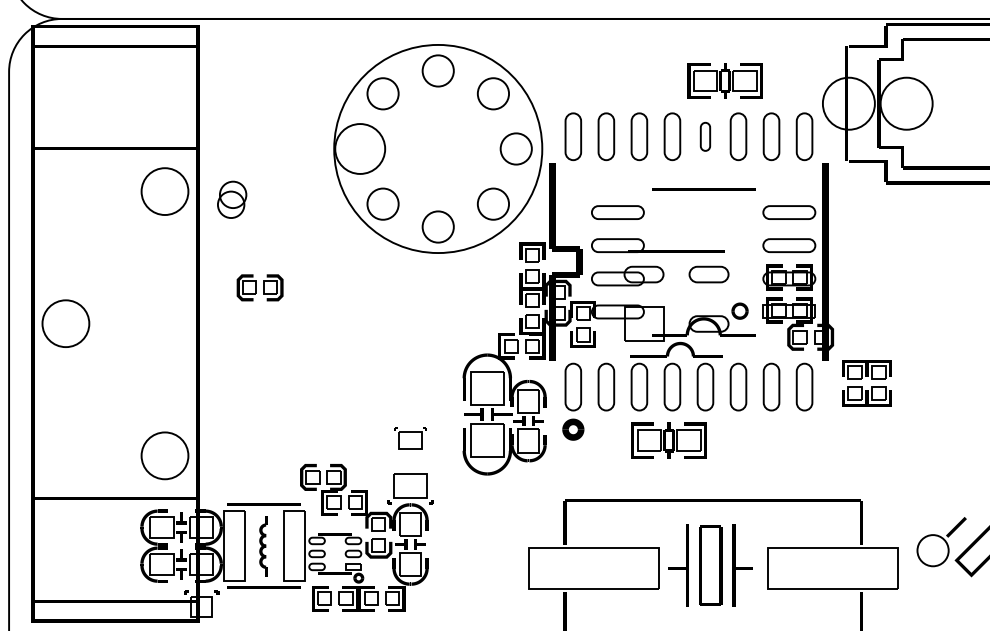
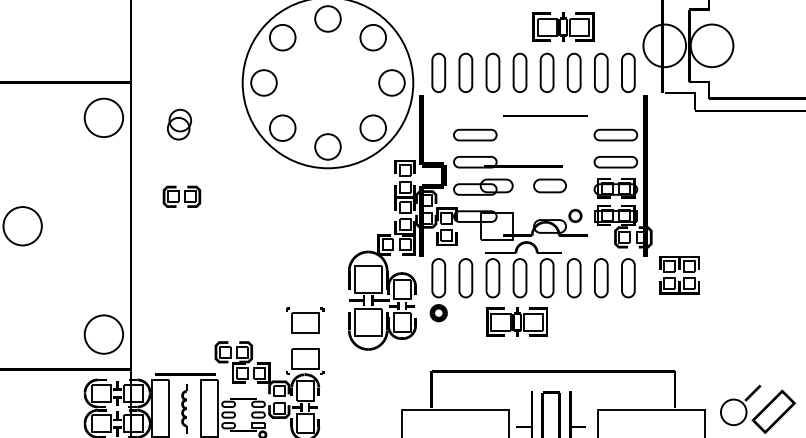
part: (705, 136) -> (547, 72), size x1.67
circle: (359, 148) -> (263, 82), size x0.62
part: (232, 199) -> (179, 124), moved
part: (410, 438) -> (305, 320), size x1.43

